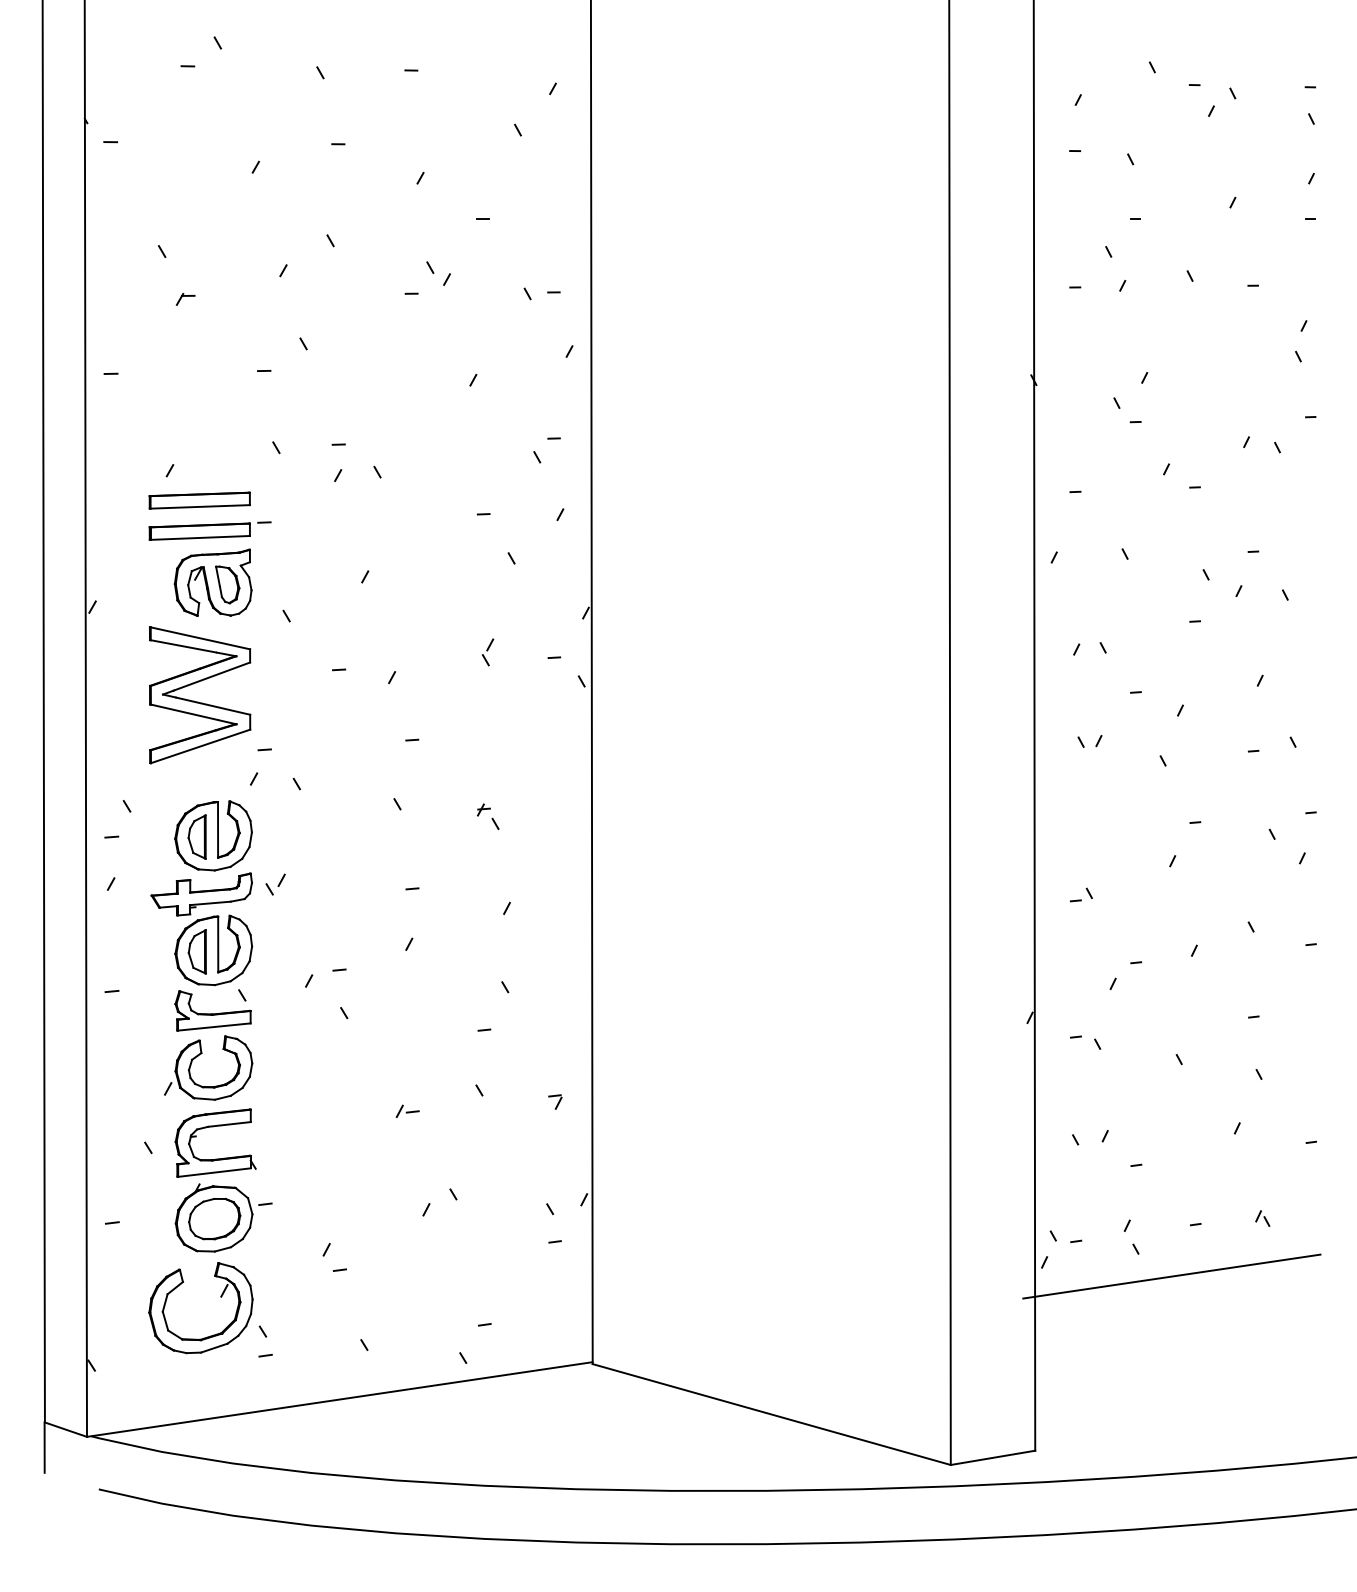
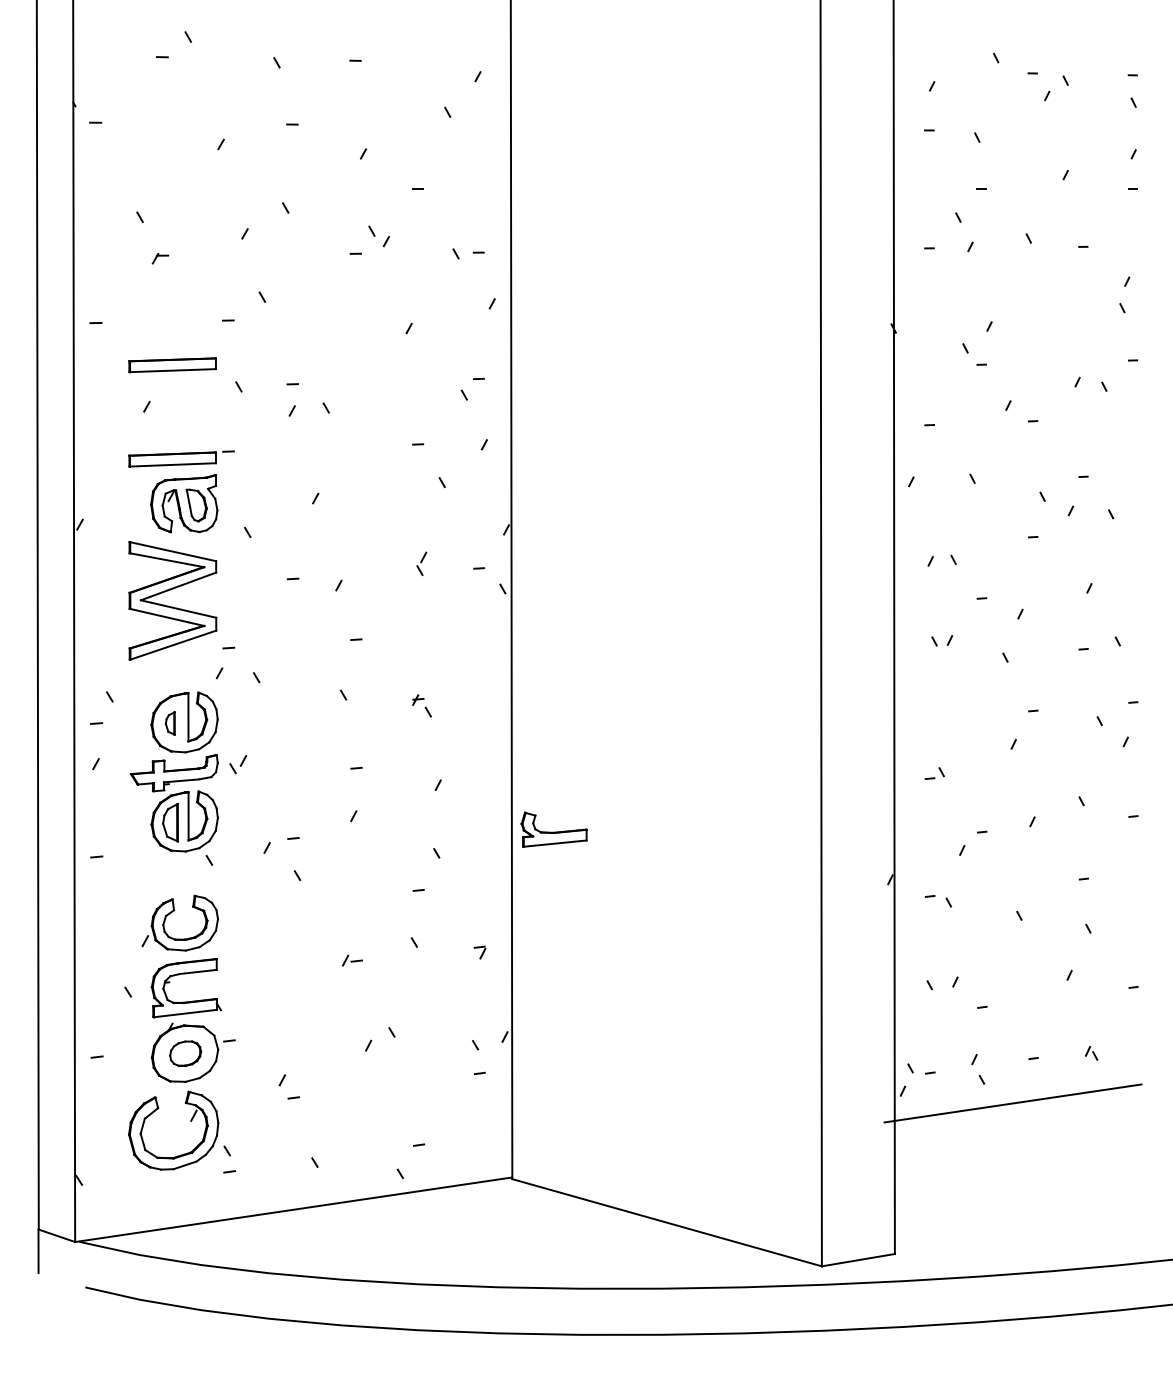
part: (199, 500) -> (172, 365), moved
part: (196, 836) -> (169, 723), size x0.6
part: (212, 1010) -> (553, 829), moved
part: (214, 1218) -> (185, 1053), size x0.7

